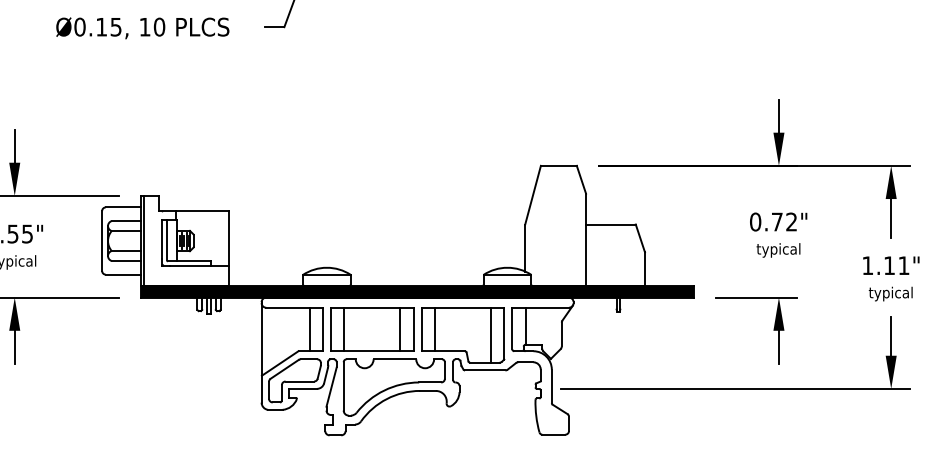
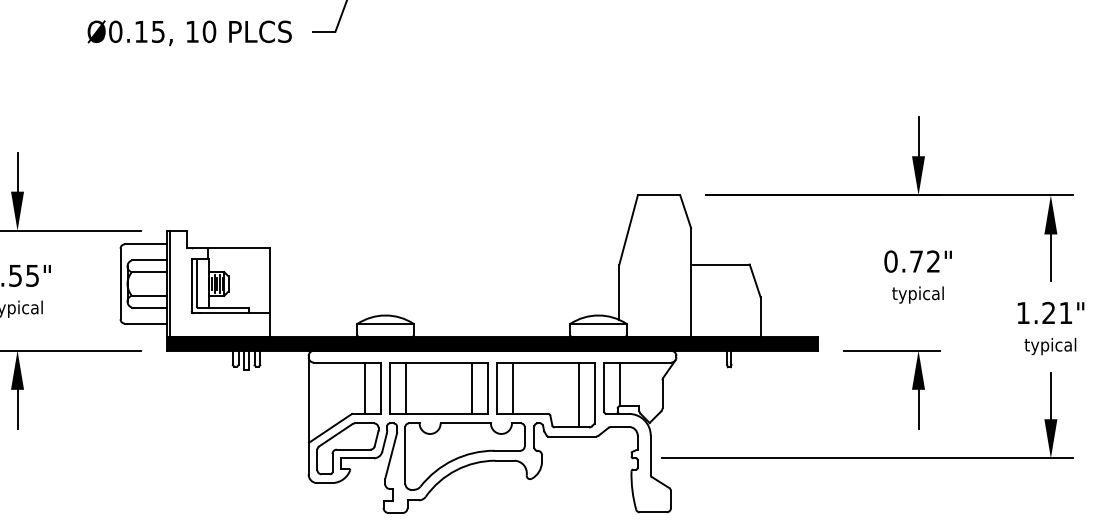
text: (142, 28) -> (189, 33), moved
text: (889, 265) -> (1048, 312), 1.11" -> 1.21"

